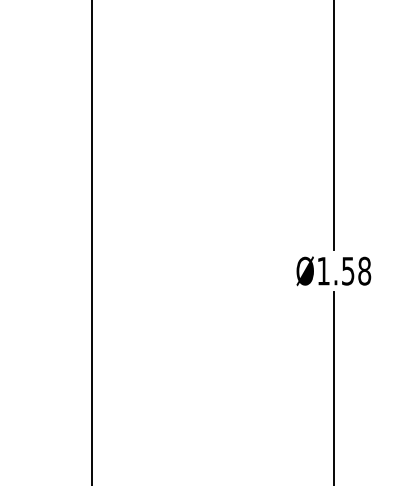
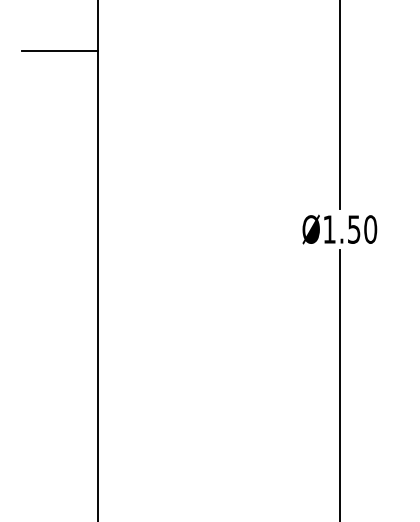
line: (54, 93) -> (60, 51), added
text: (364, 271) -> (370, 229), Ø1.58 -> Ø1.50

